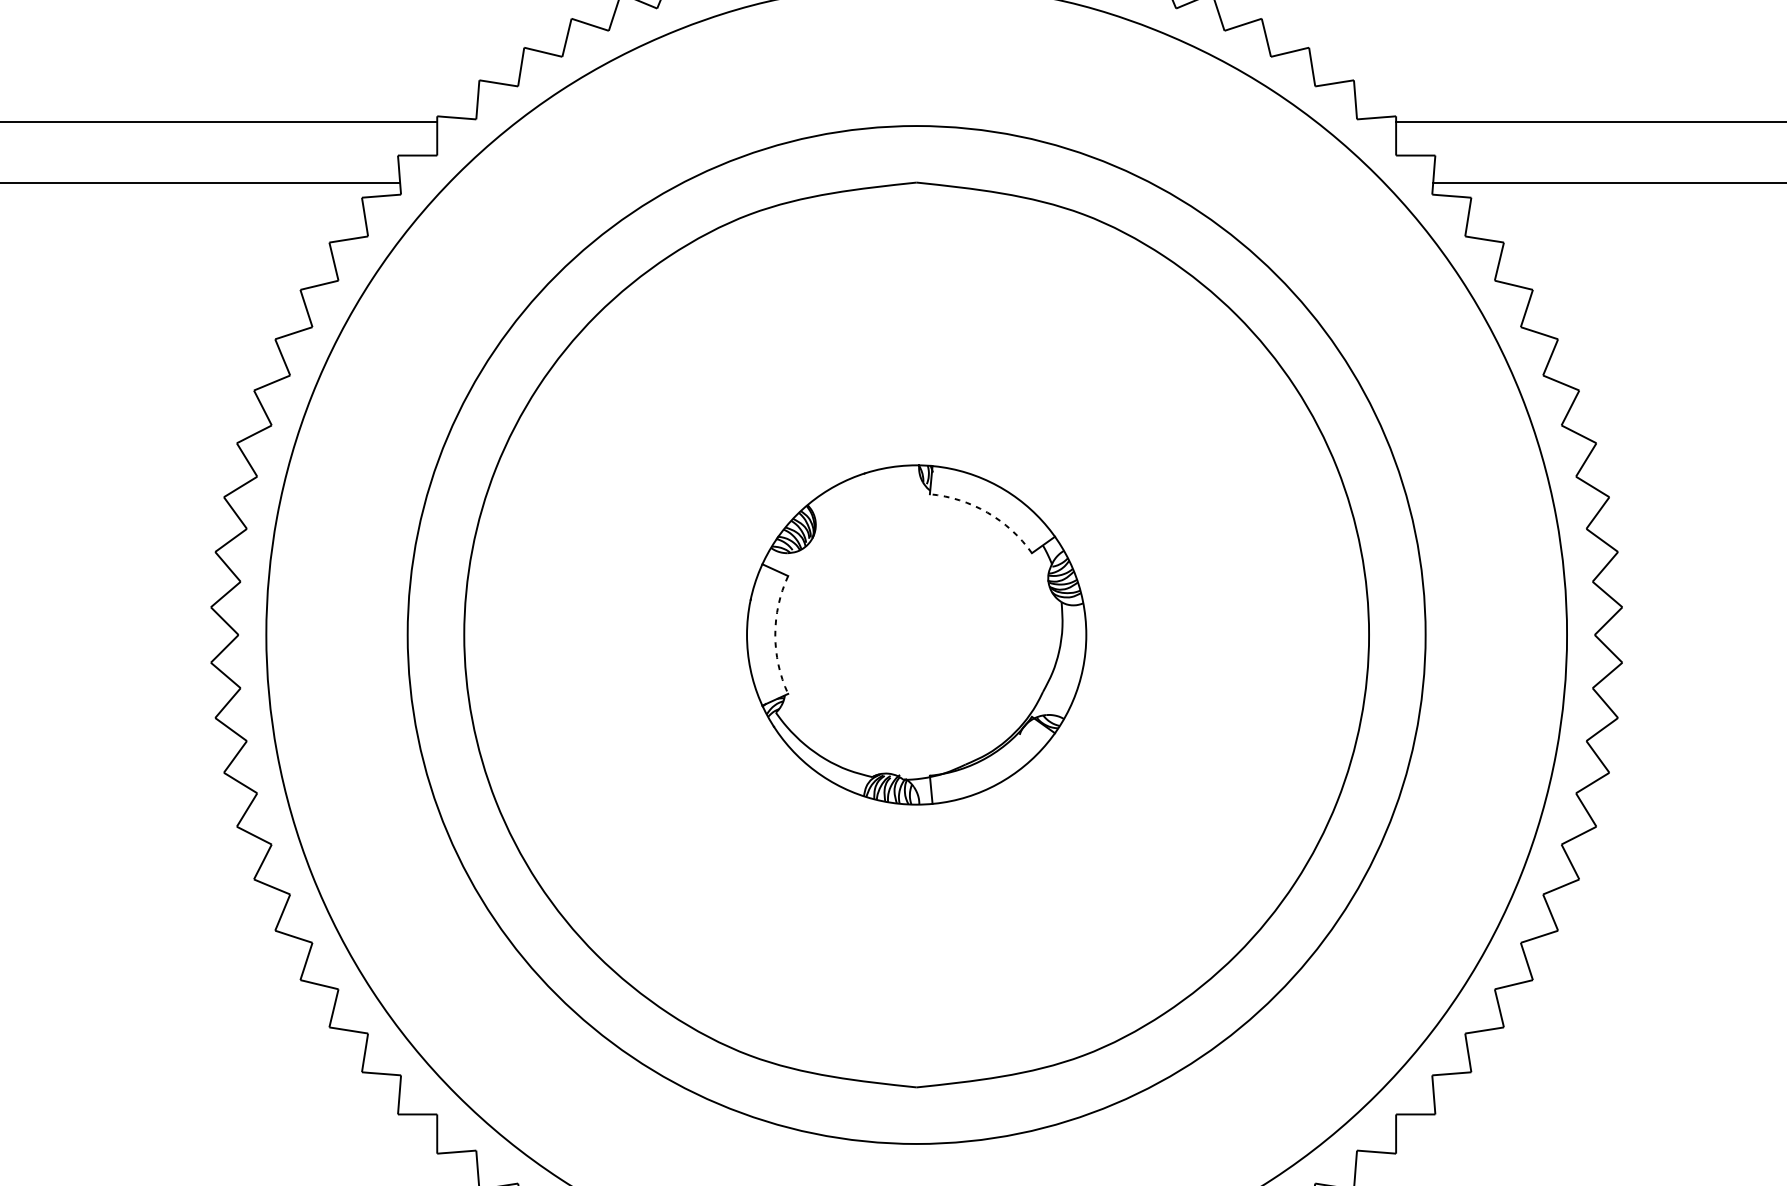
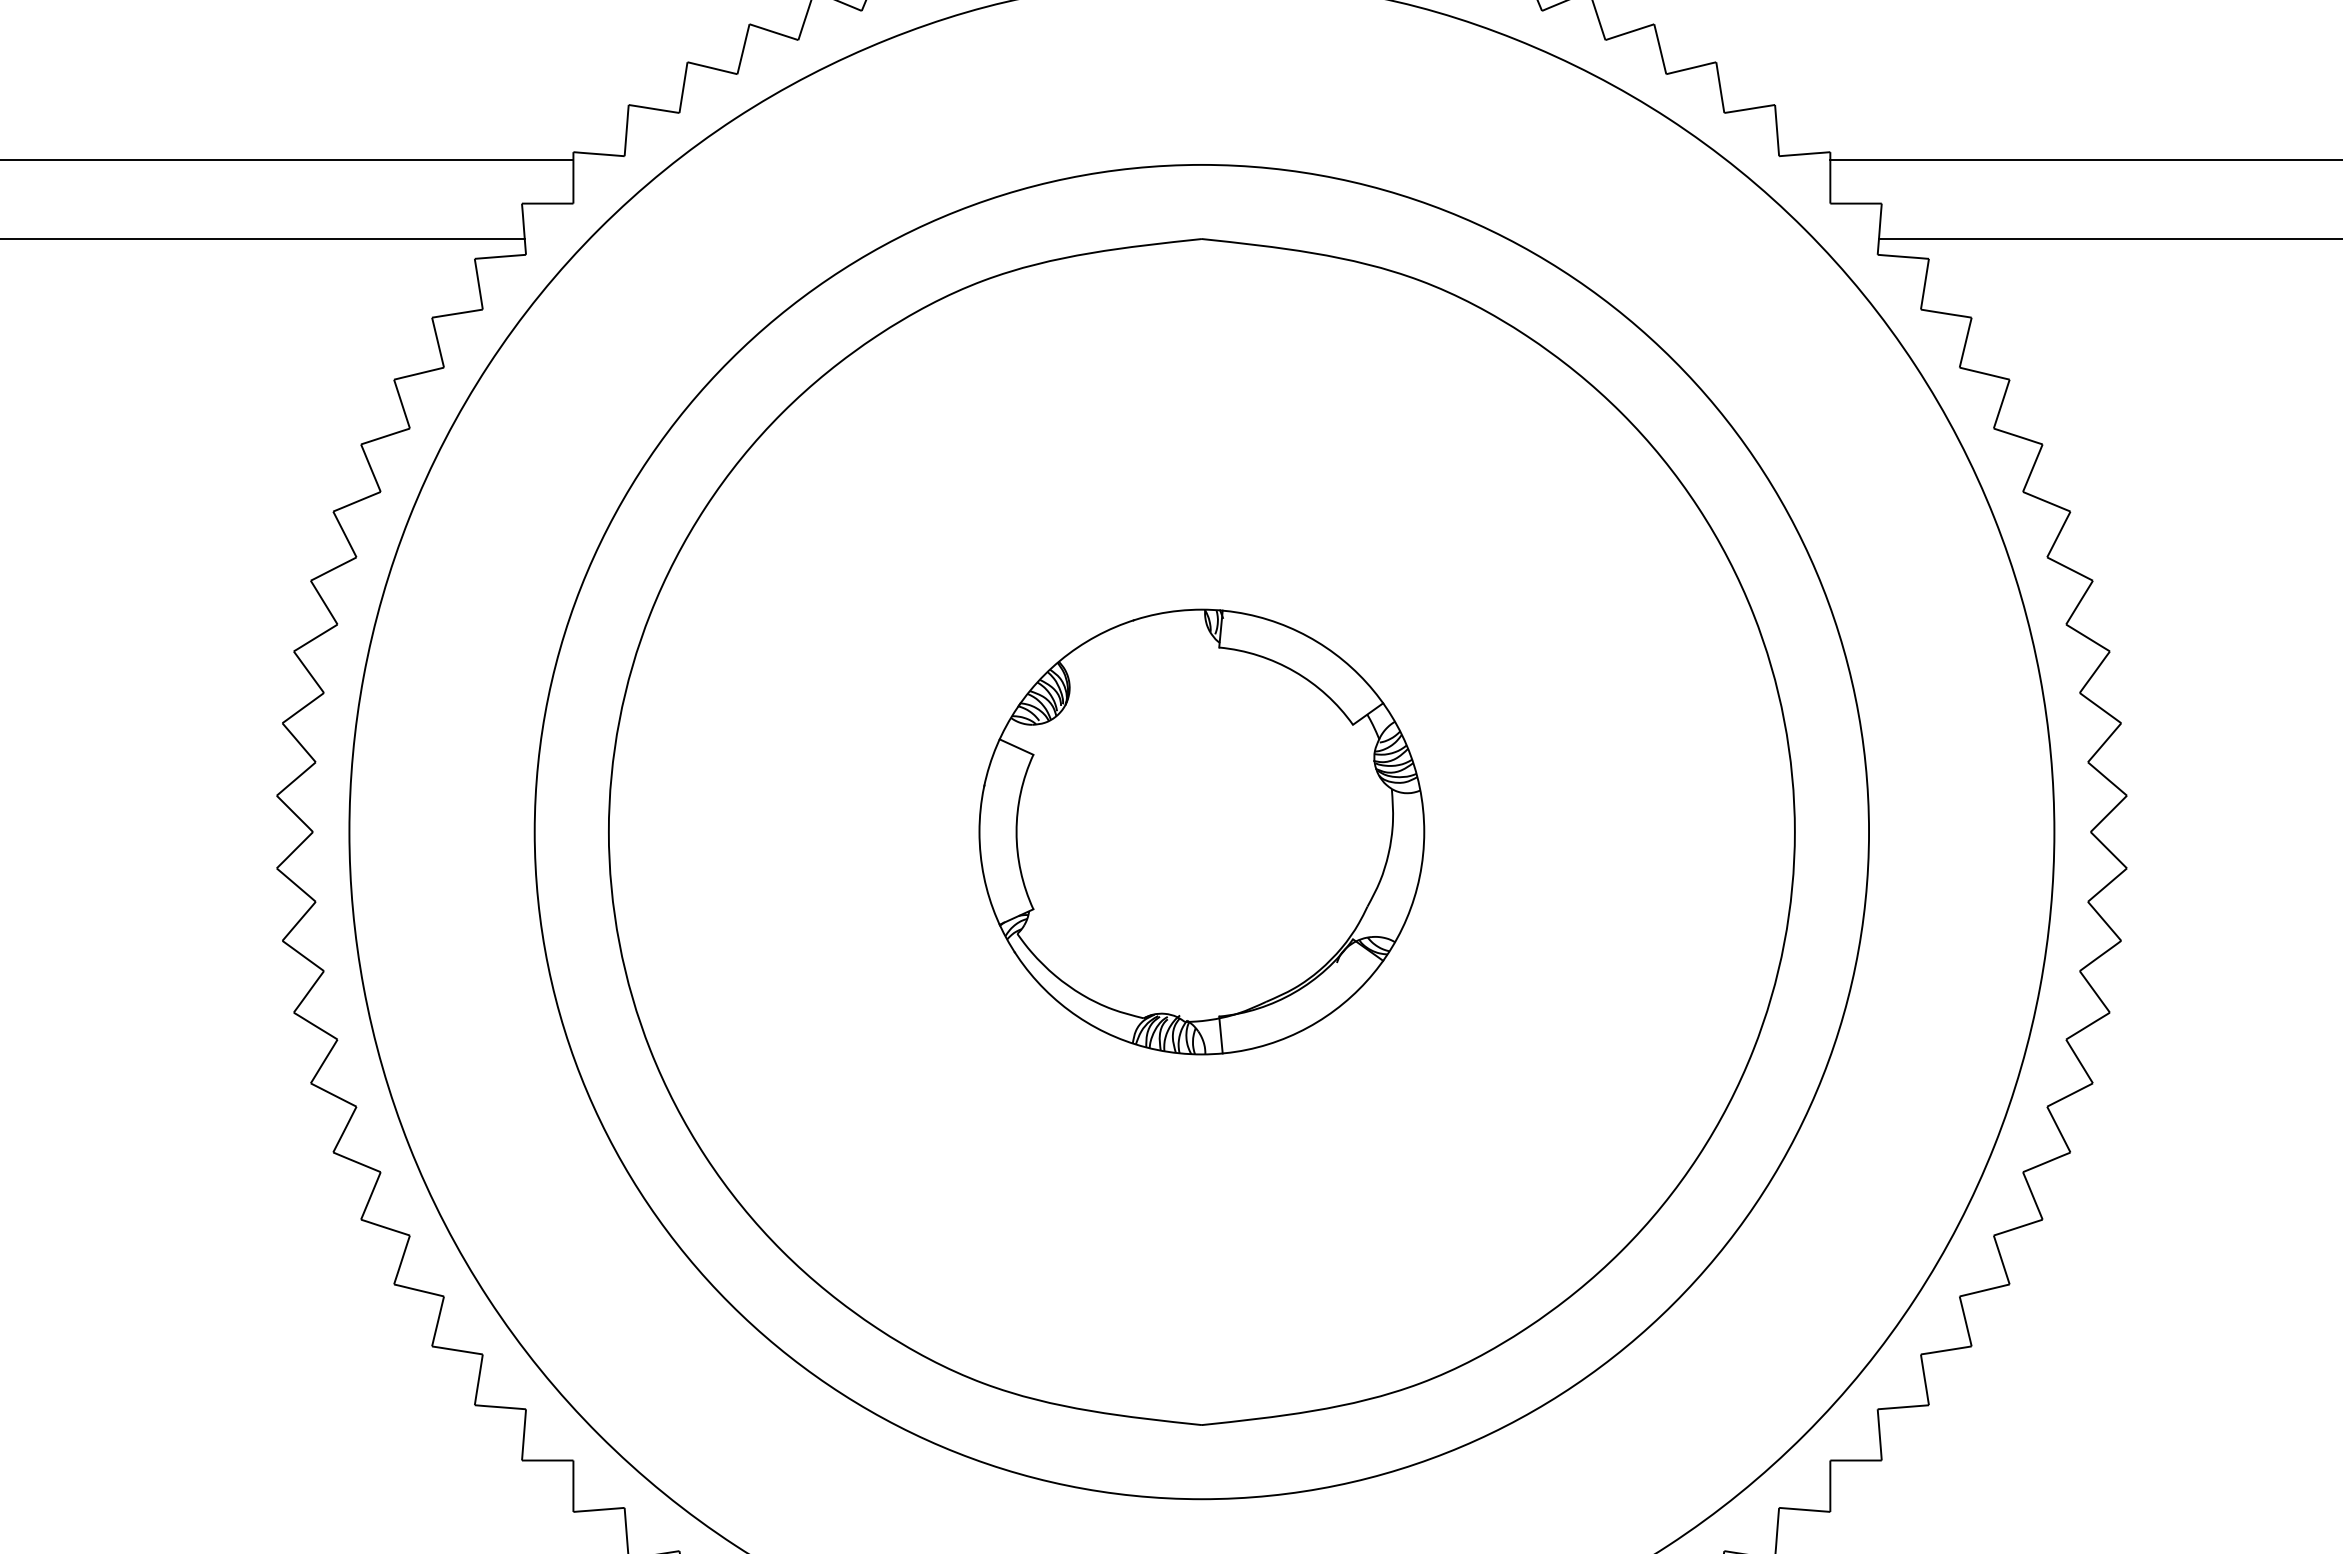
arc: (987, 512) -> (1294, 671), dashed -> solid
arc: (775, 635) -> (1016, 832), dashed -> solid

